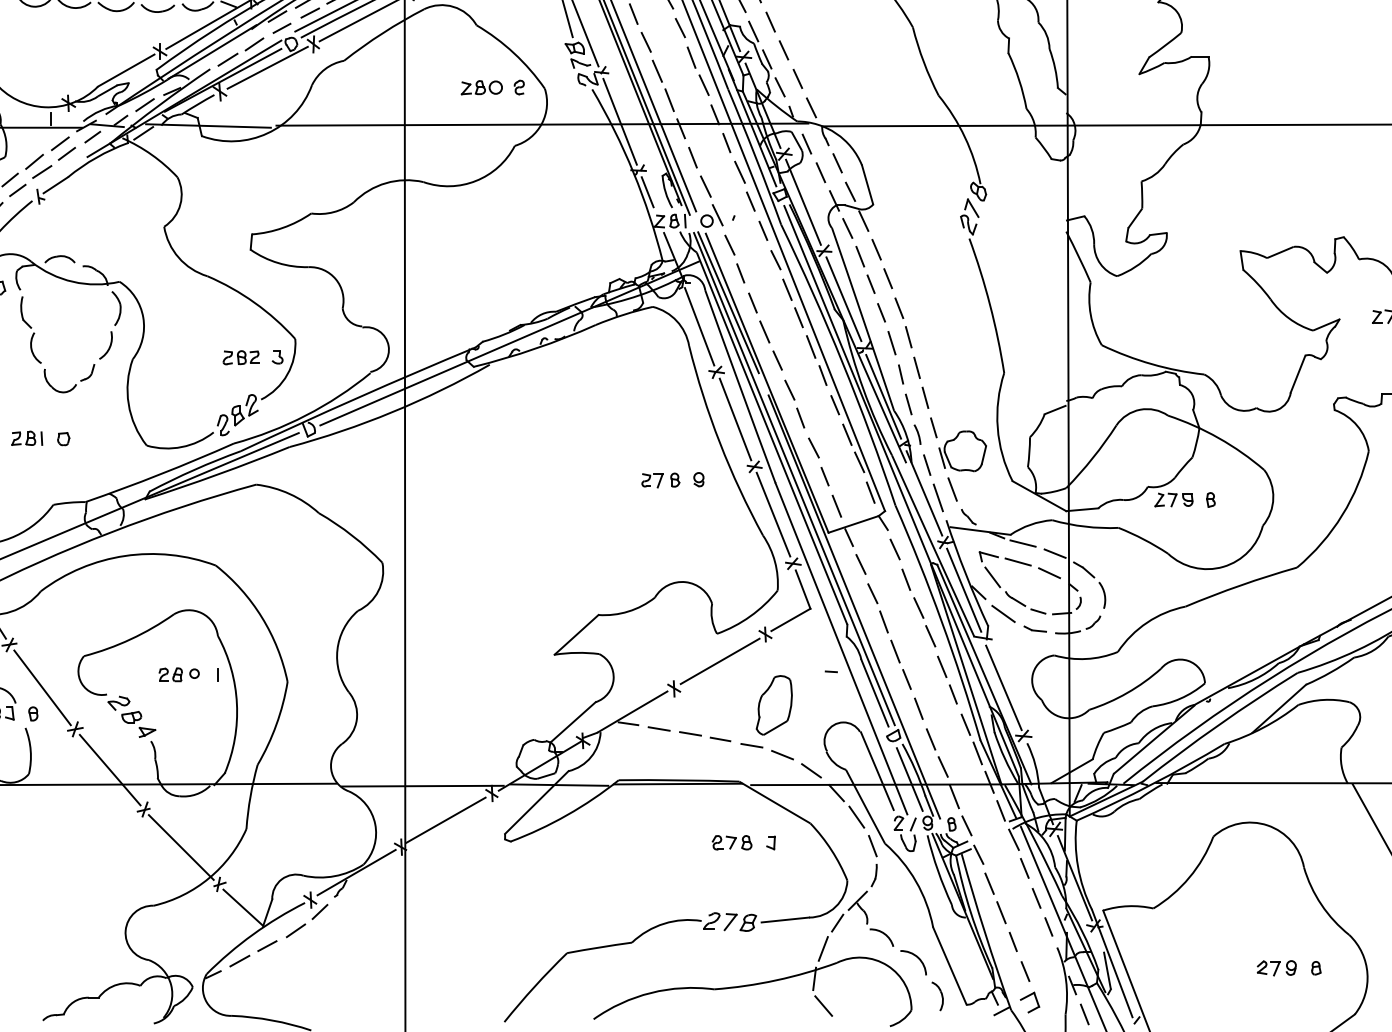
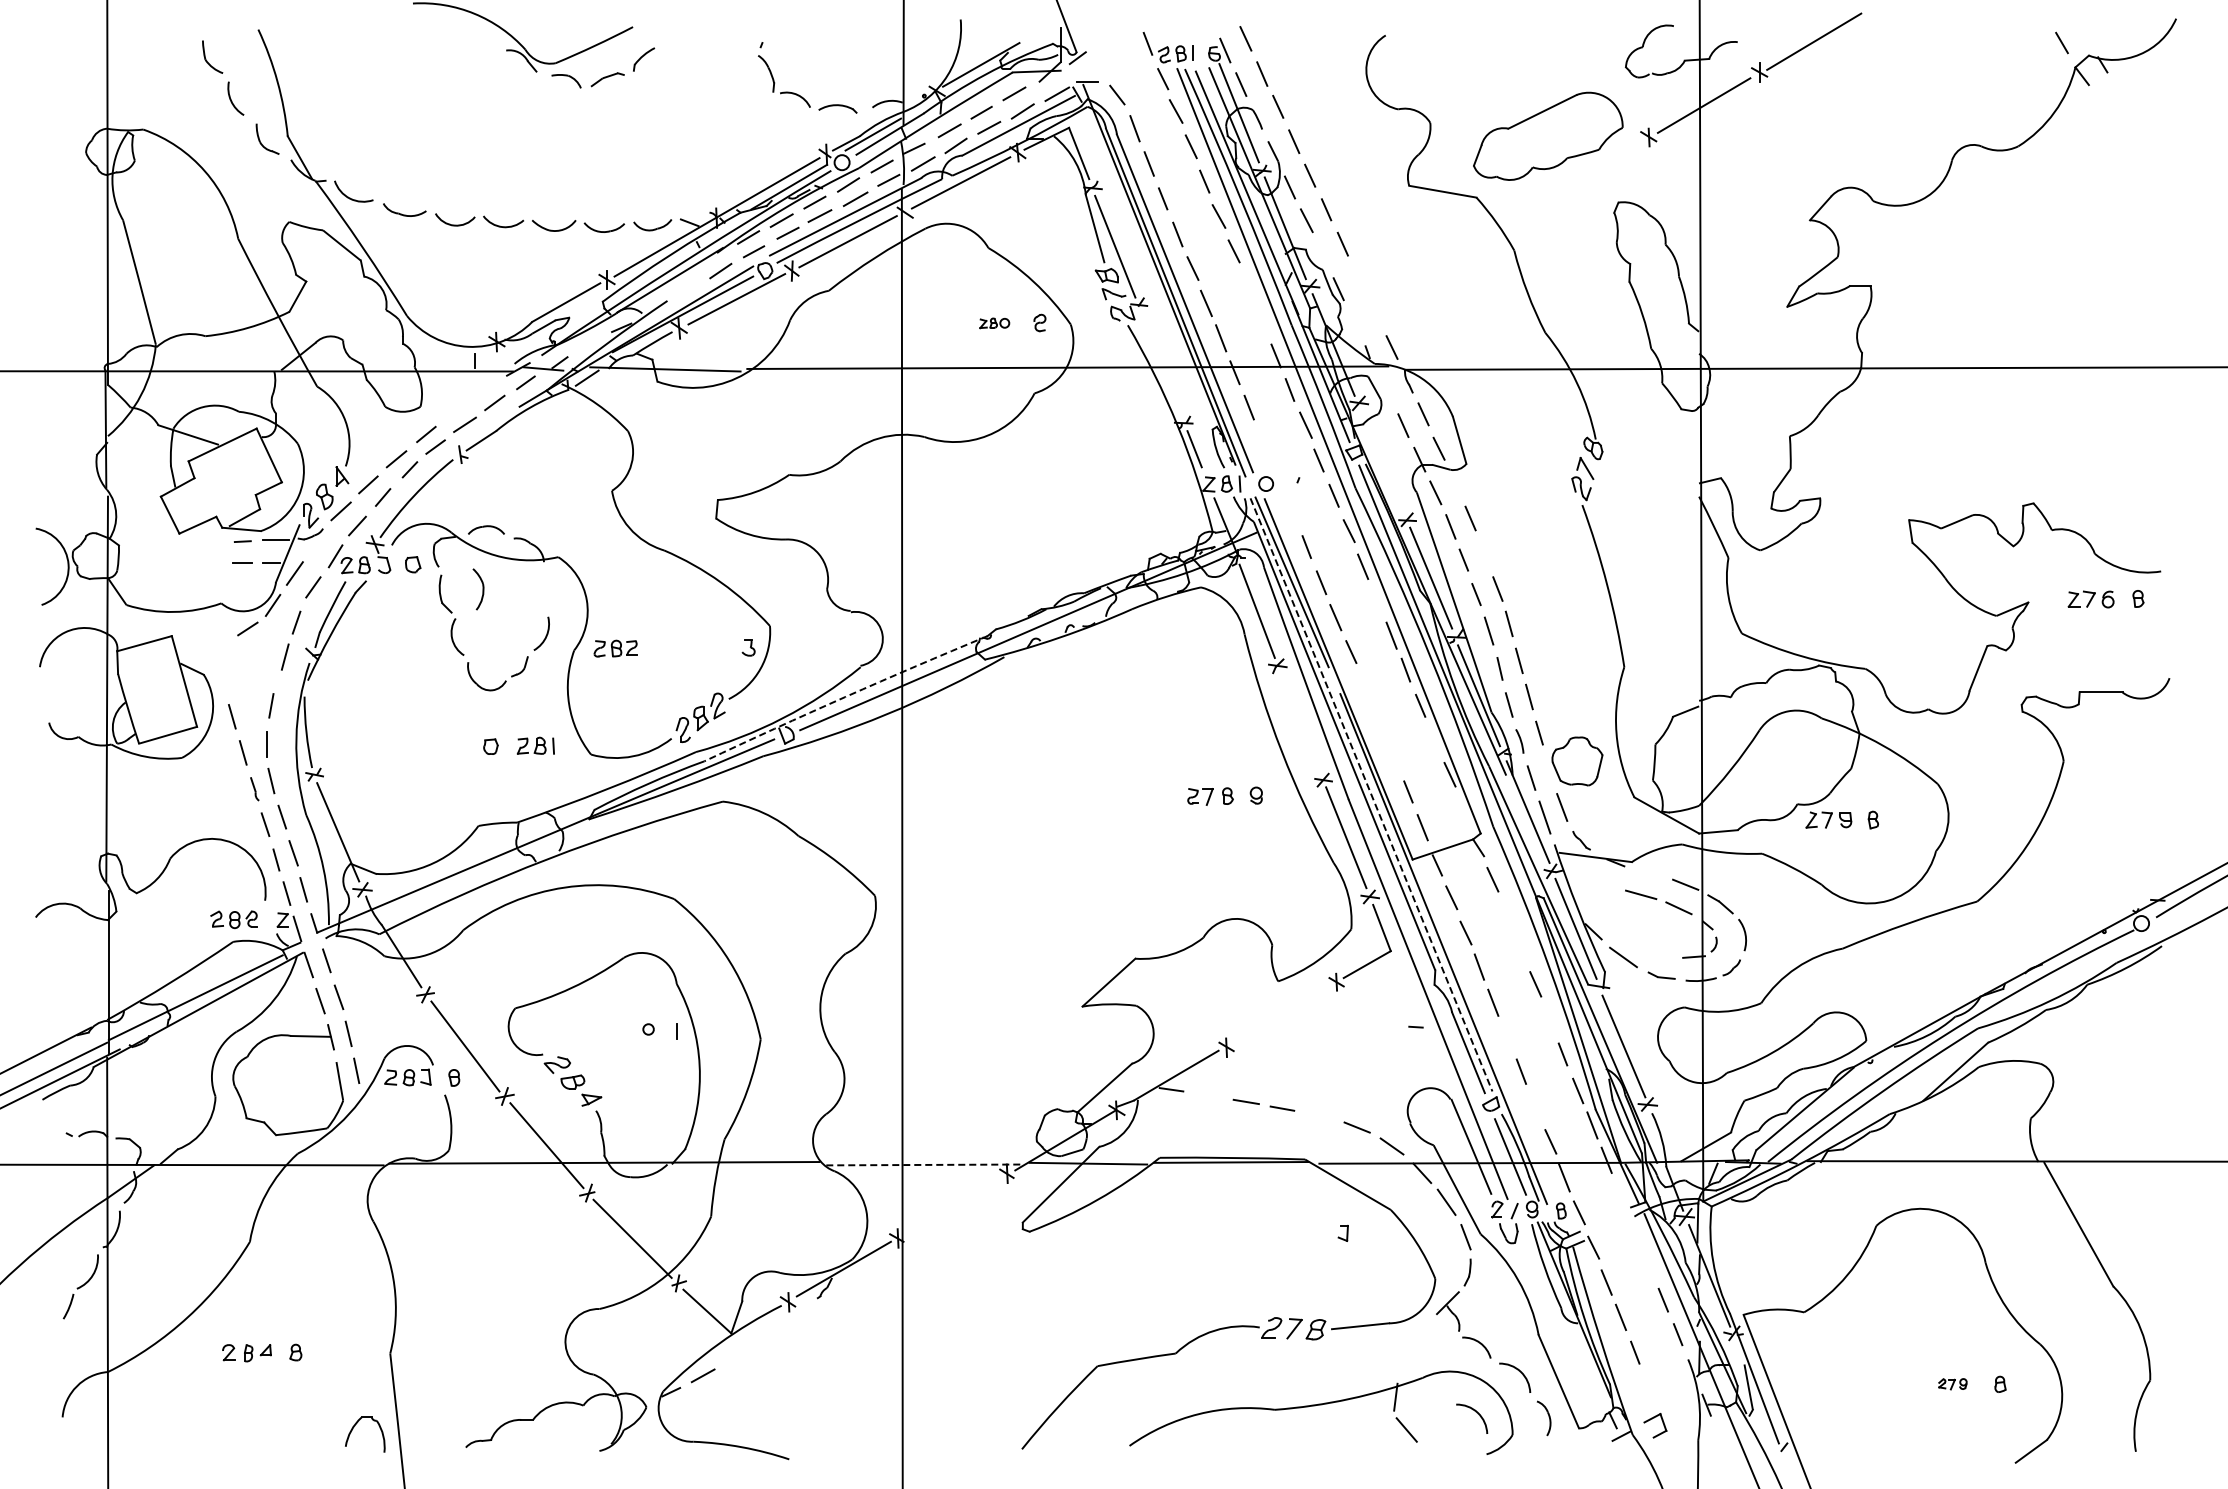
line: (752, 31) -> (1321, 255), removed
line: (783, 50) -> (1358, 278), removed
line: (691, 57) -> (1247, 286), removed
line: (227, 59) -> (688, 289), removed
line: (797, 78) -> (1375, 312), removed
line: (703, 85) -> (1262, 320), removed
part: (481, 87) -> (994, 323), size x0.6
line: (779, 87) -> (1353, 322), removed
line: (144, 105) -> (588, 344), removed
line: (620, 121) -> (1161, 364), removed
line: (60, 143) -> (486, 390), removed
line: (806, 143) -> (1386, 390), removed
line: (34, 161) -> (455, 412), removed
line: (705, 186) -> (1264, 442), removed
line: (803, 202) -> (1382, 461), removed
line: (717, 214) -> (1278, 476), removed
line: (863, 220) -> (1454, 483), removed
line: (729, 244) -> (1293, 512), removed
line: (888, 278) -> (1484, 553), removed
part: (116, 308) -> (478, 589), moved
line: (798, 317) -> (1376, 600), removed
part: (240, 357) -> (615, 648), moved
line: (789, 389) -> (1365, 687), removed
arc: (357, 398) -> (845, 697), solid -> dashed
line: (800, 418) -> (1378, 721), removed
line: (735, 419) -> (1300, 722), removed
line: (847, 434) -> (1435, 741), removed
part: (26, 438) -> (535, 745), moved
line: (813, 448) -> (1394, 757), removed
line: (942, 458) -> (1549, 769), removed
line: (794, 479) -> (1371, 795), solid -> dashed
line: (870, 492) -> (1463, 811), removed
line: (1022, 543) -> (1646, 872), removed
line: (905, 579) -> (1505, 916), removed
part: (1006, 591) -> (1627, 930), removed
line: (918, 608) -> (1520, 950), removed
line: (719, 661) -> (1281, 1014), removed
line: (942, 667) -> (1549, 1021), removed
part: (170, 674) -> (619, 1030), removed
line: (906, 679) -> (1506, 1036), removed
part: (774, 705) -> (1347, 1067), removed
line: (659, 728) -> (1208, 1095), removed
line: (931, 739) -> (1536, 1108), removed
line: (751, 745) -> (1319, 1116), removed
line: (423, 785) -> (924, 1164), solid -> dashed
line: (1001, 810) -> (1620, 1194), removed
line: (445, 819) -> (951, 1205), removed
line: (1013, 839) -> (1635, 1229), removed
part: (732, 843) -> (1296, 1233), removed
line: (1024, 867) -> (1648, 1263), removed
line: (319, 911) -> (799, 1316), removed
line: (837, 922) -> (1423, 1329), removed
line: (295, 930) -> (770, 1338), removed
line: (267, 945) -> (736, 1357), removed
line: (822, 948) -> (1405, 1360), removed
part: (1276, 967) -> (1952, 1383), size x0.6
line: (1025, 971) -> (1649, 1388), removed
arc: (880, 991) -> (1475, 1412), added
line: (1084, 1013) -> (1720, 1439), removed

